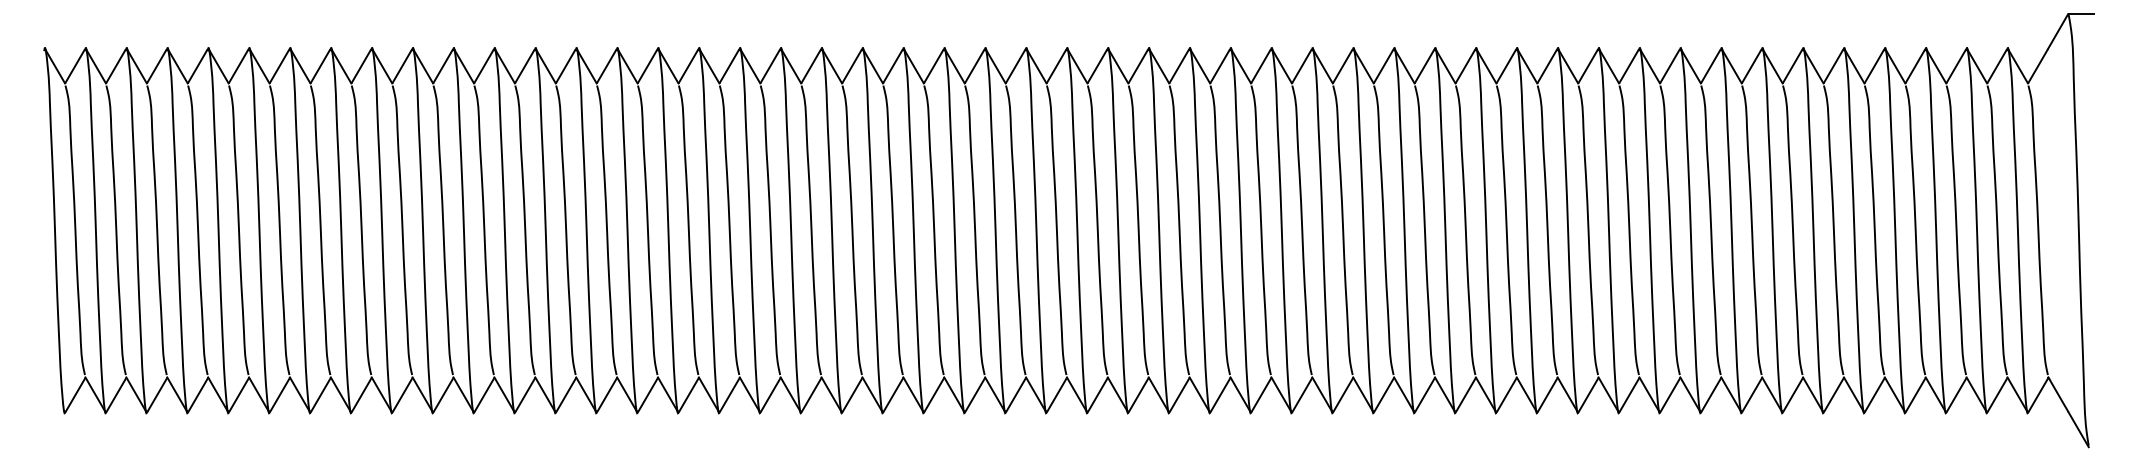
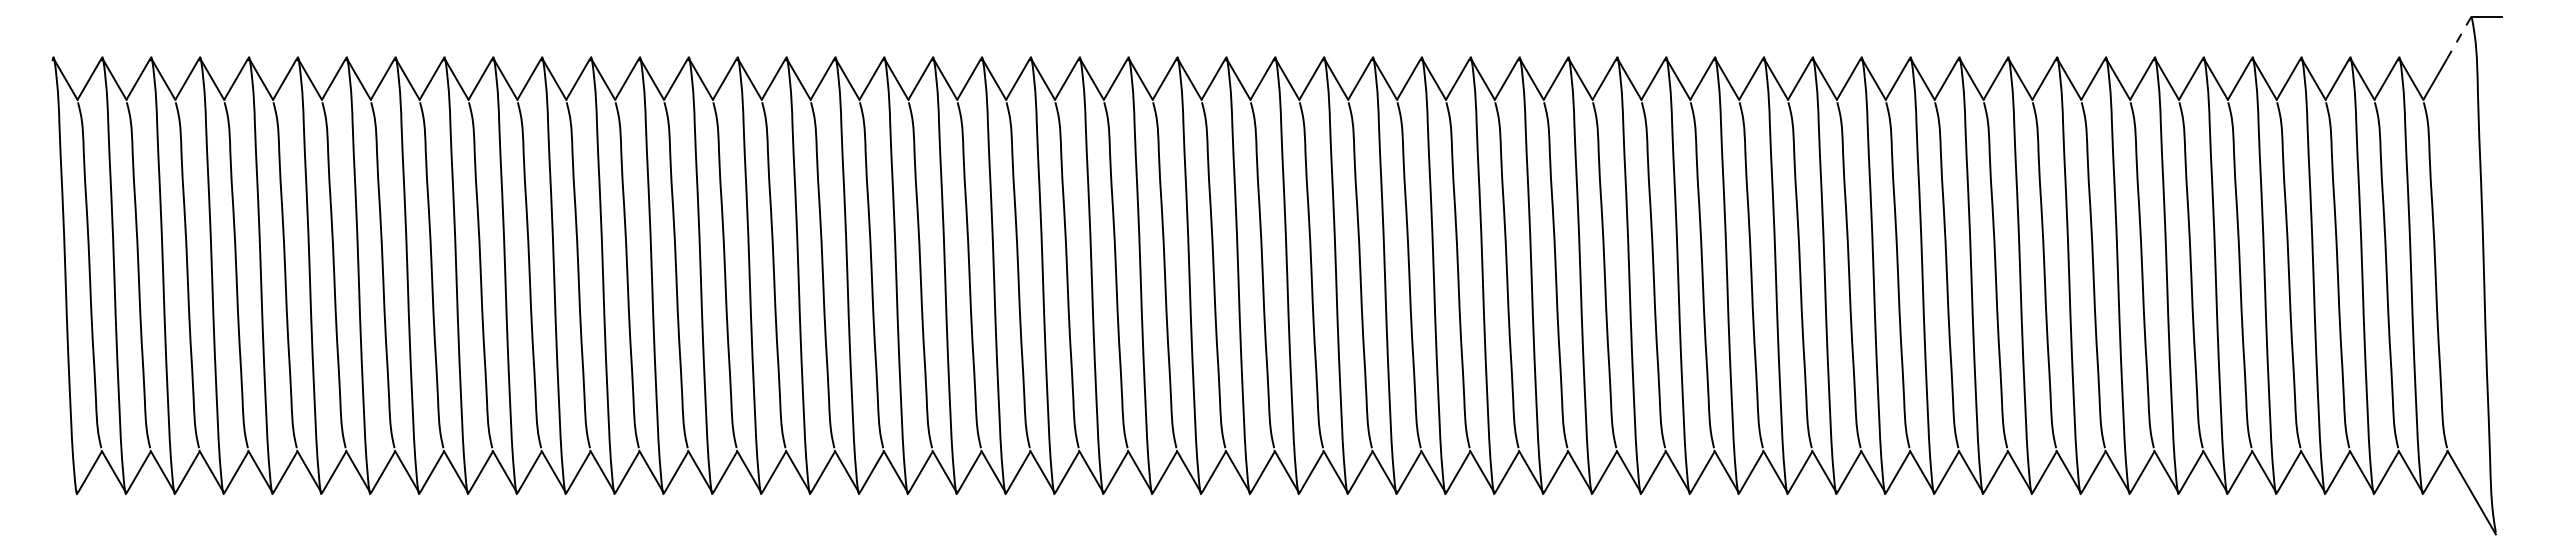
line: (2057, 32) -> (2458, 38), solid -> dashed

